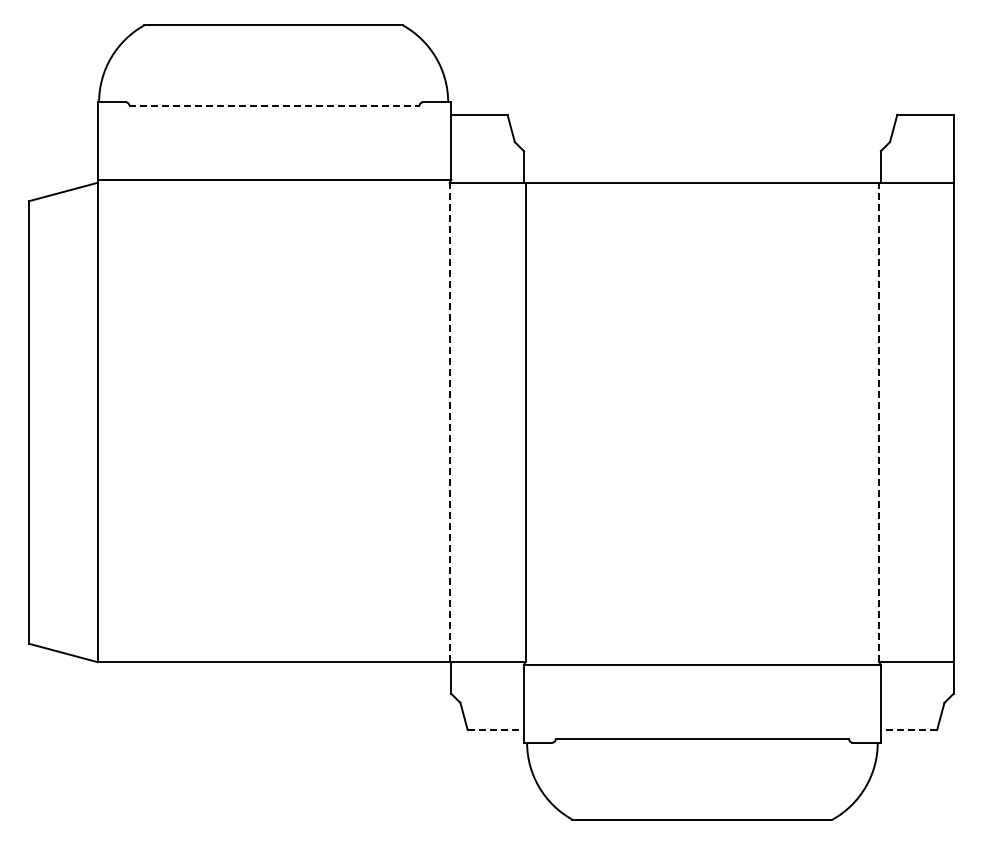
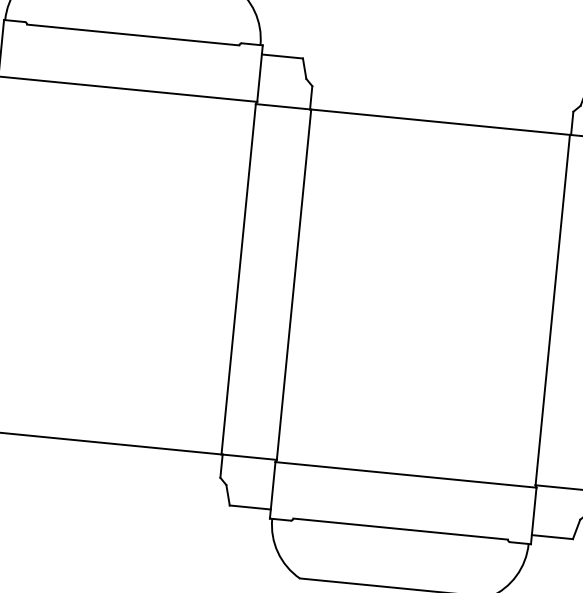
line: (274, 105) -> (133, 34), dashed -> solid
line: (449, 422) -> (238, 279), dashed -> solid
line: (879, 422) -> (552, 310), dashed -> solid
line: (496, 730) -> (250, 507), dashed -> solid
line: (908, 730) -> (551, 537), dashed -> solid

